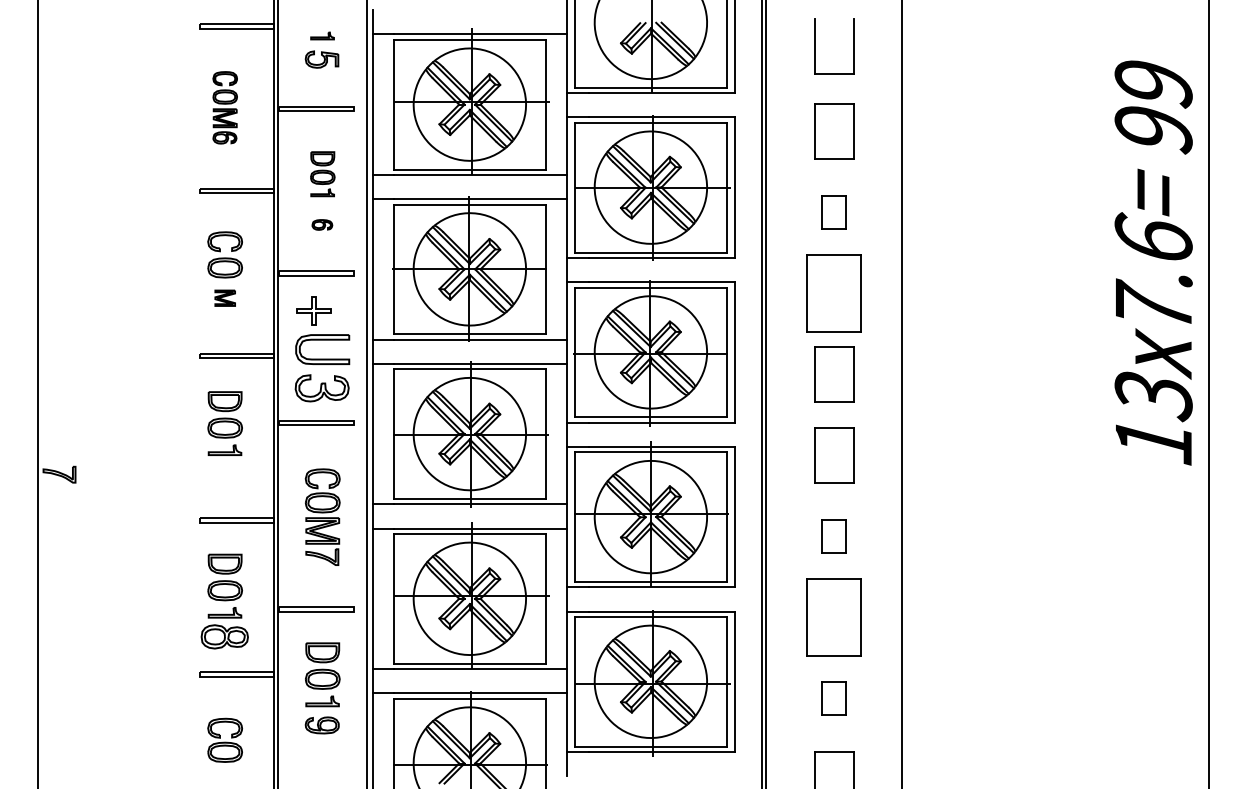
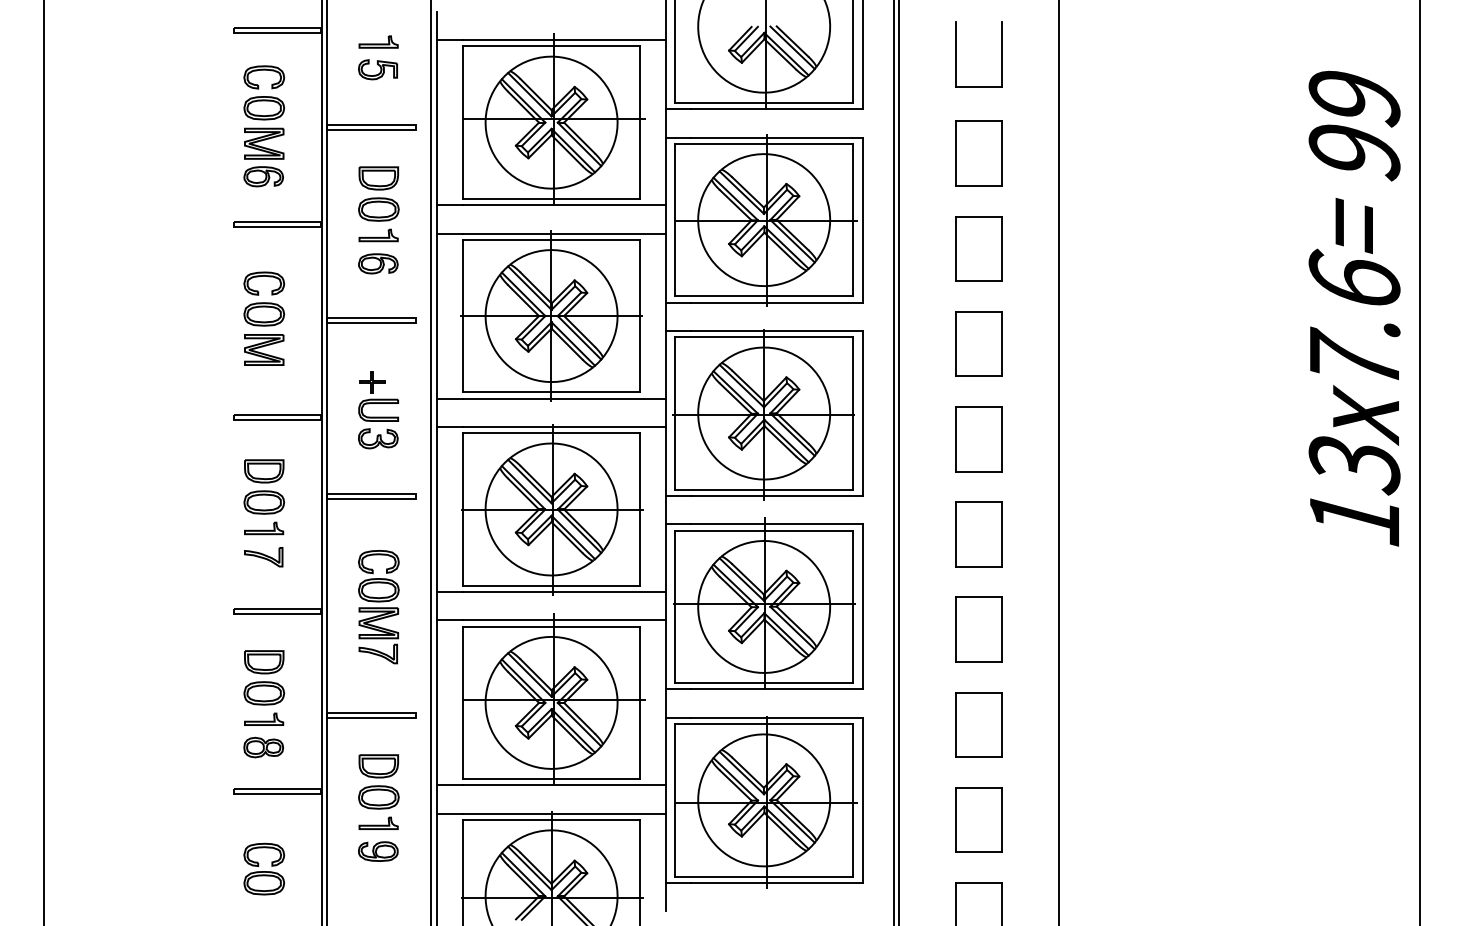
part: (322, 35) -> (378, 41), size x1.43
part: (225, 107) -> (264, 126), size x1.43
part: (322, 174) -> (378, 204), size x1.43
part: (833, 211) -> (978, 248), size x1.67
part: (322, 224) -> (378, 263), size x1.67
part: (833, 292) -> (978, 343), size x0.71
part: (225, 297) -> (264, 349), size x1.67
part: (322, 349) -> (378, 410), size x0.62
part: (59, 474) -> (263, 557), moved
part: (833, 536) -> (978, 629), size x1.67
part: (833, 617) -> (978, 724), size x0.71
part: (224, 636) -> (263, 747), size x0.71
part: (833, 698) -> (978, 819), size x1.67

